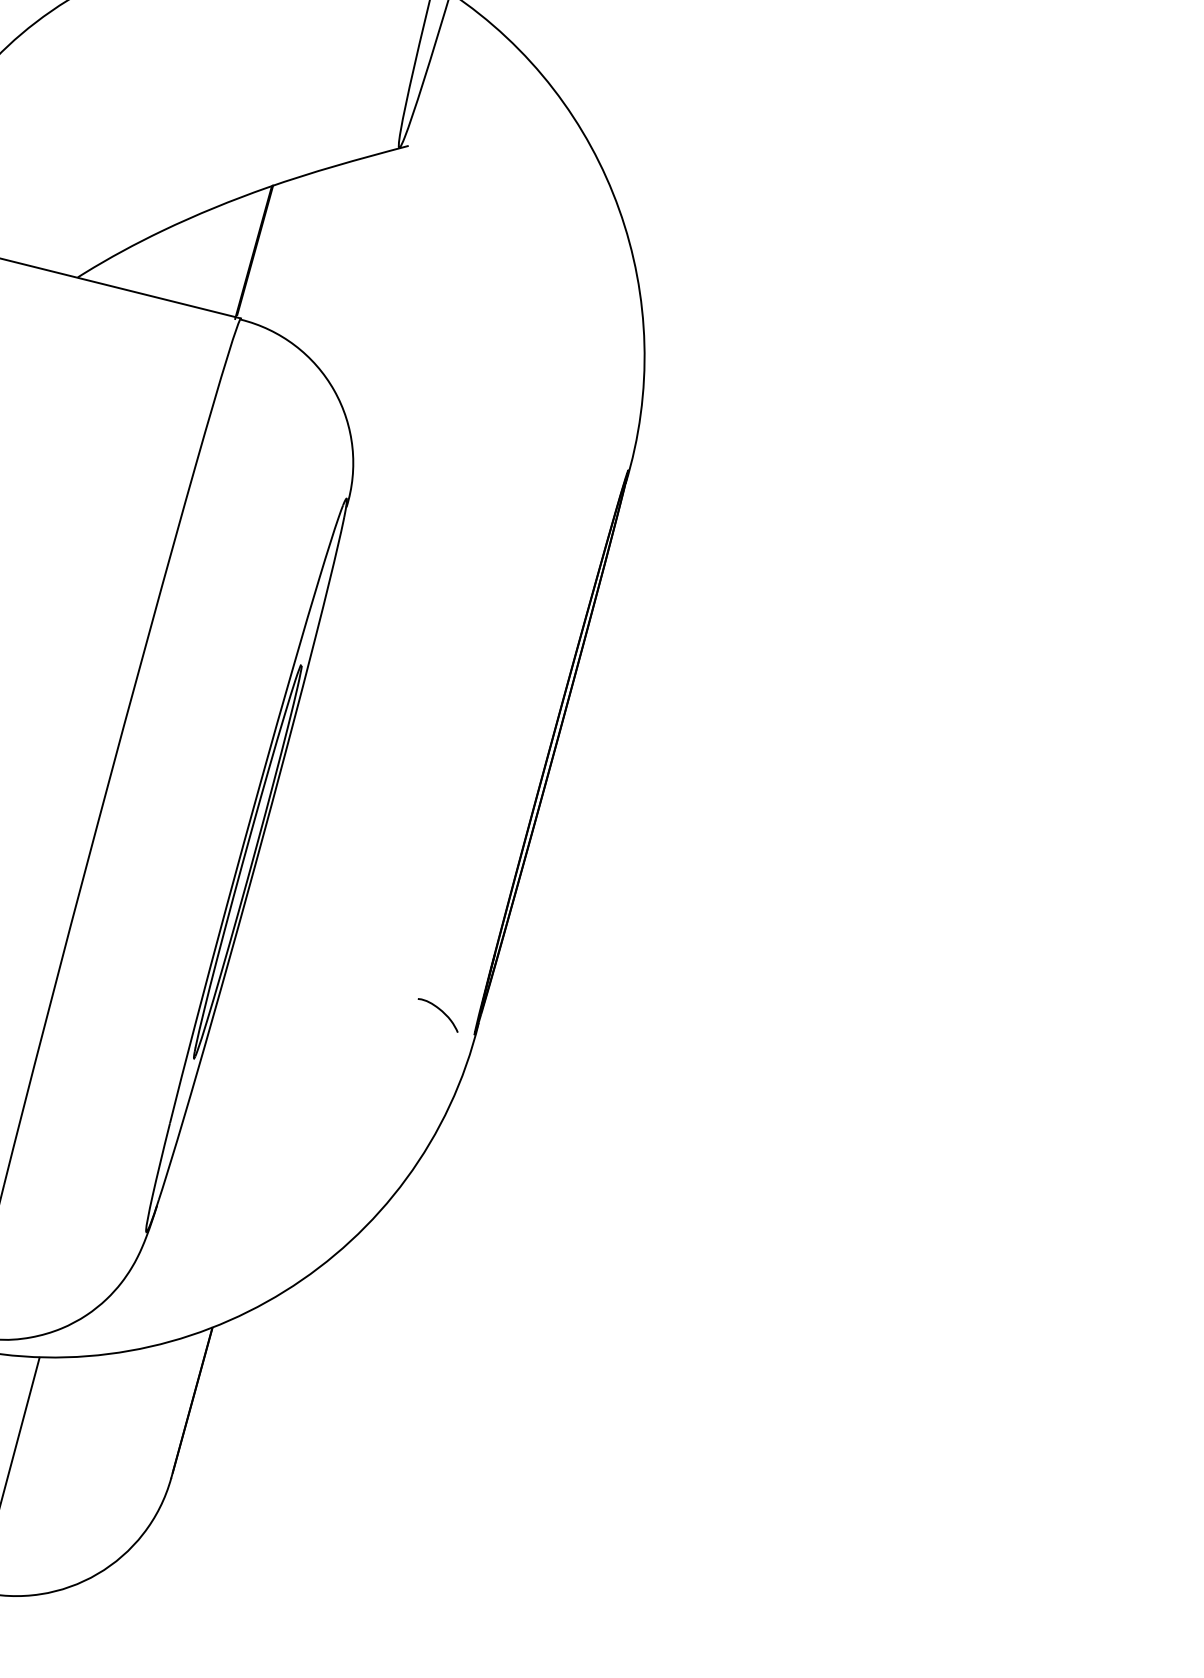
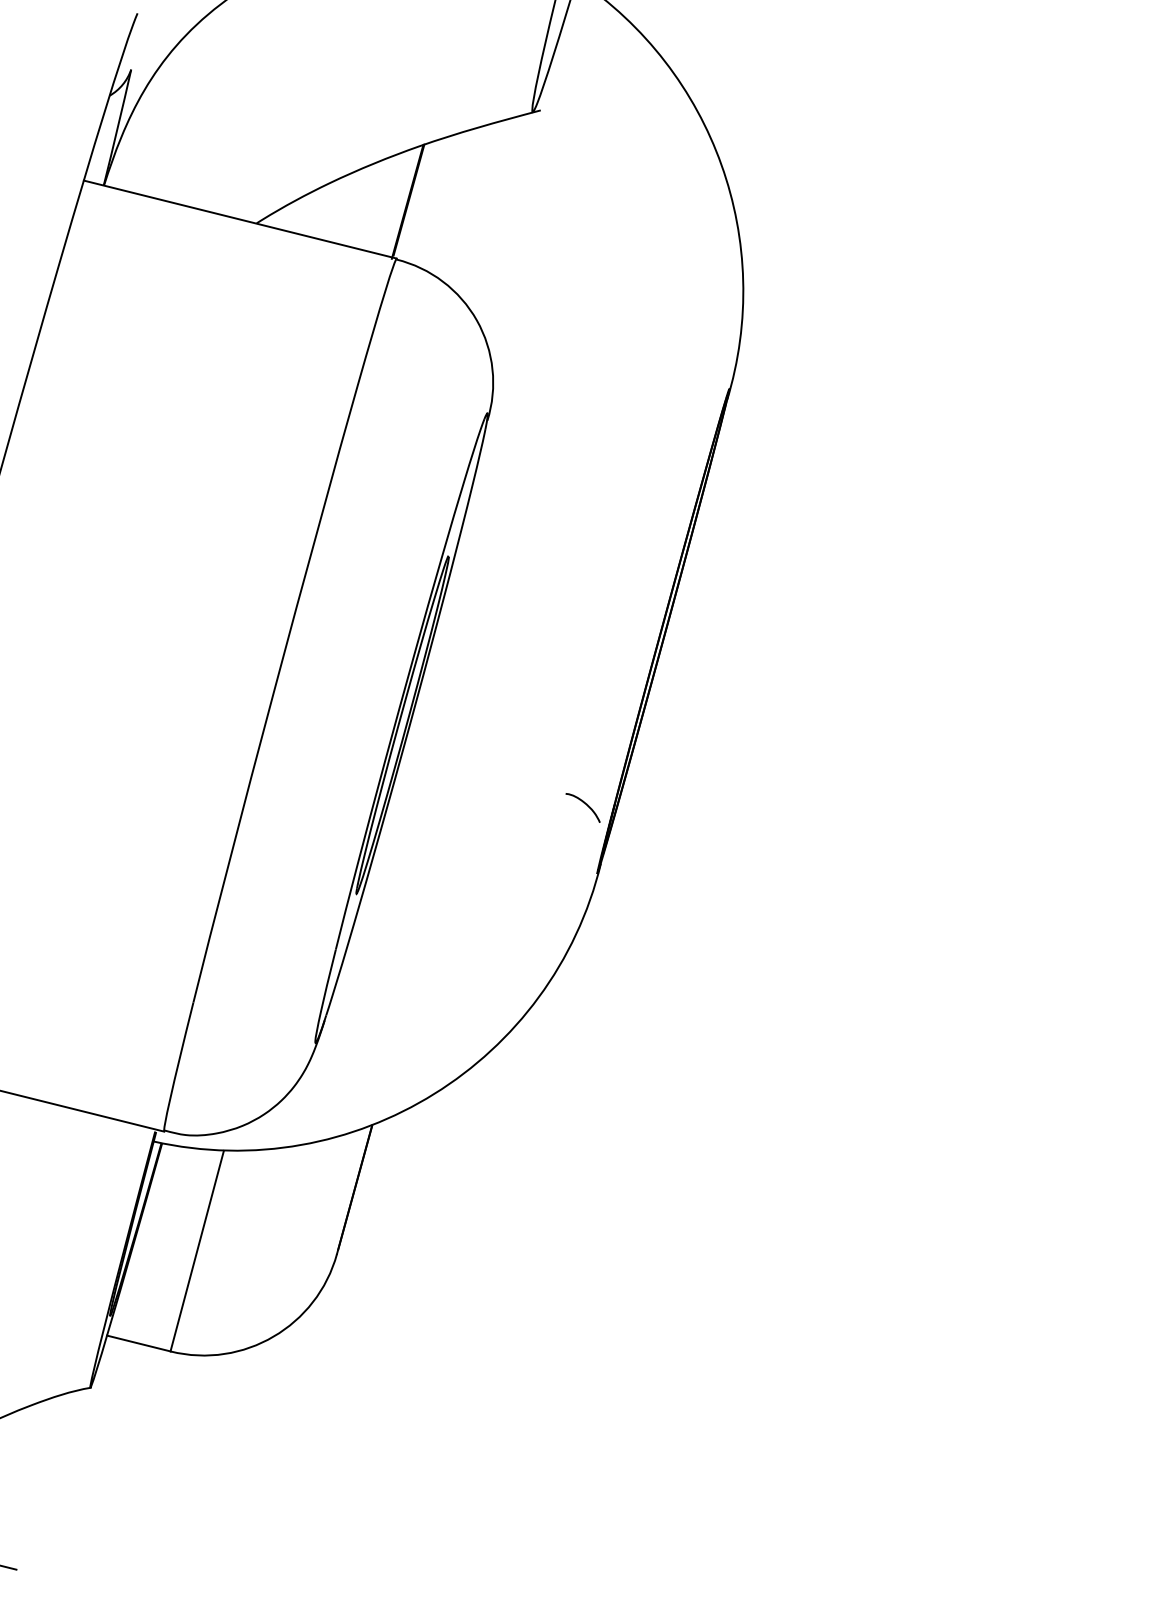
curve: (438, 1010) -> (583, 803), moved

